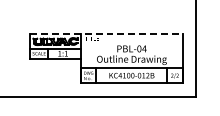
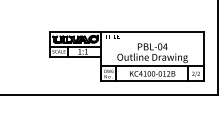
line: (106, 33) -> (126, 31), dashed -> solid

